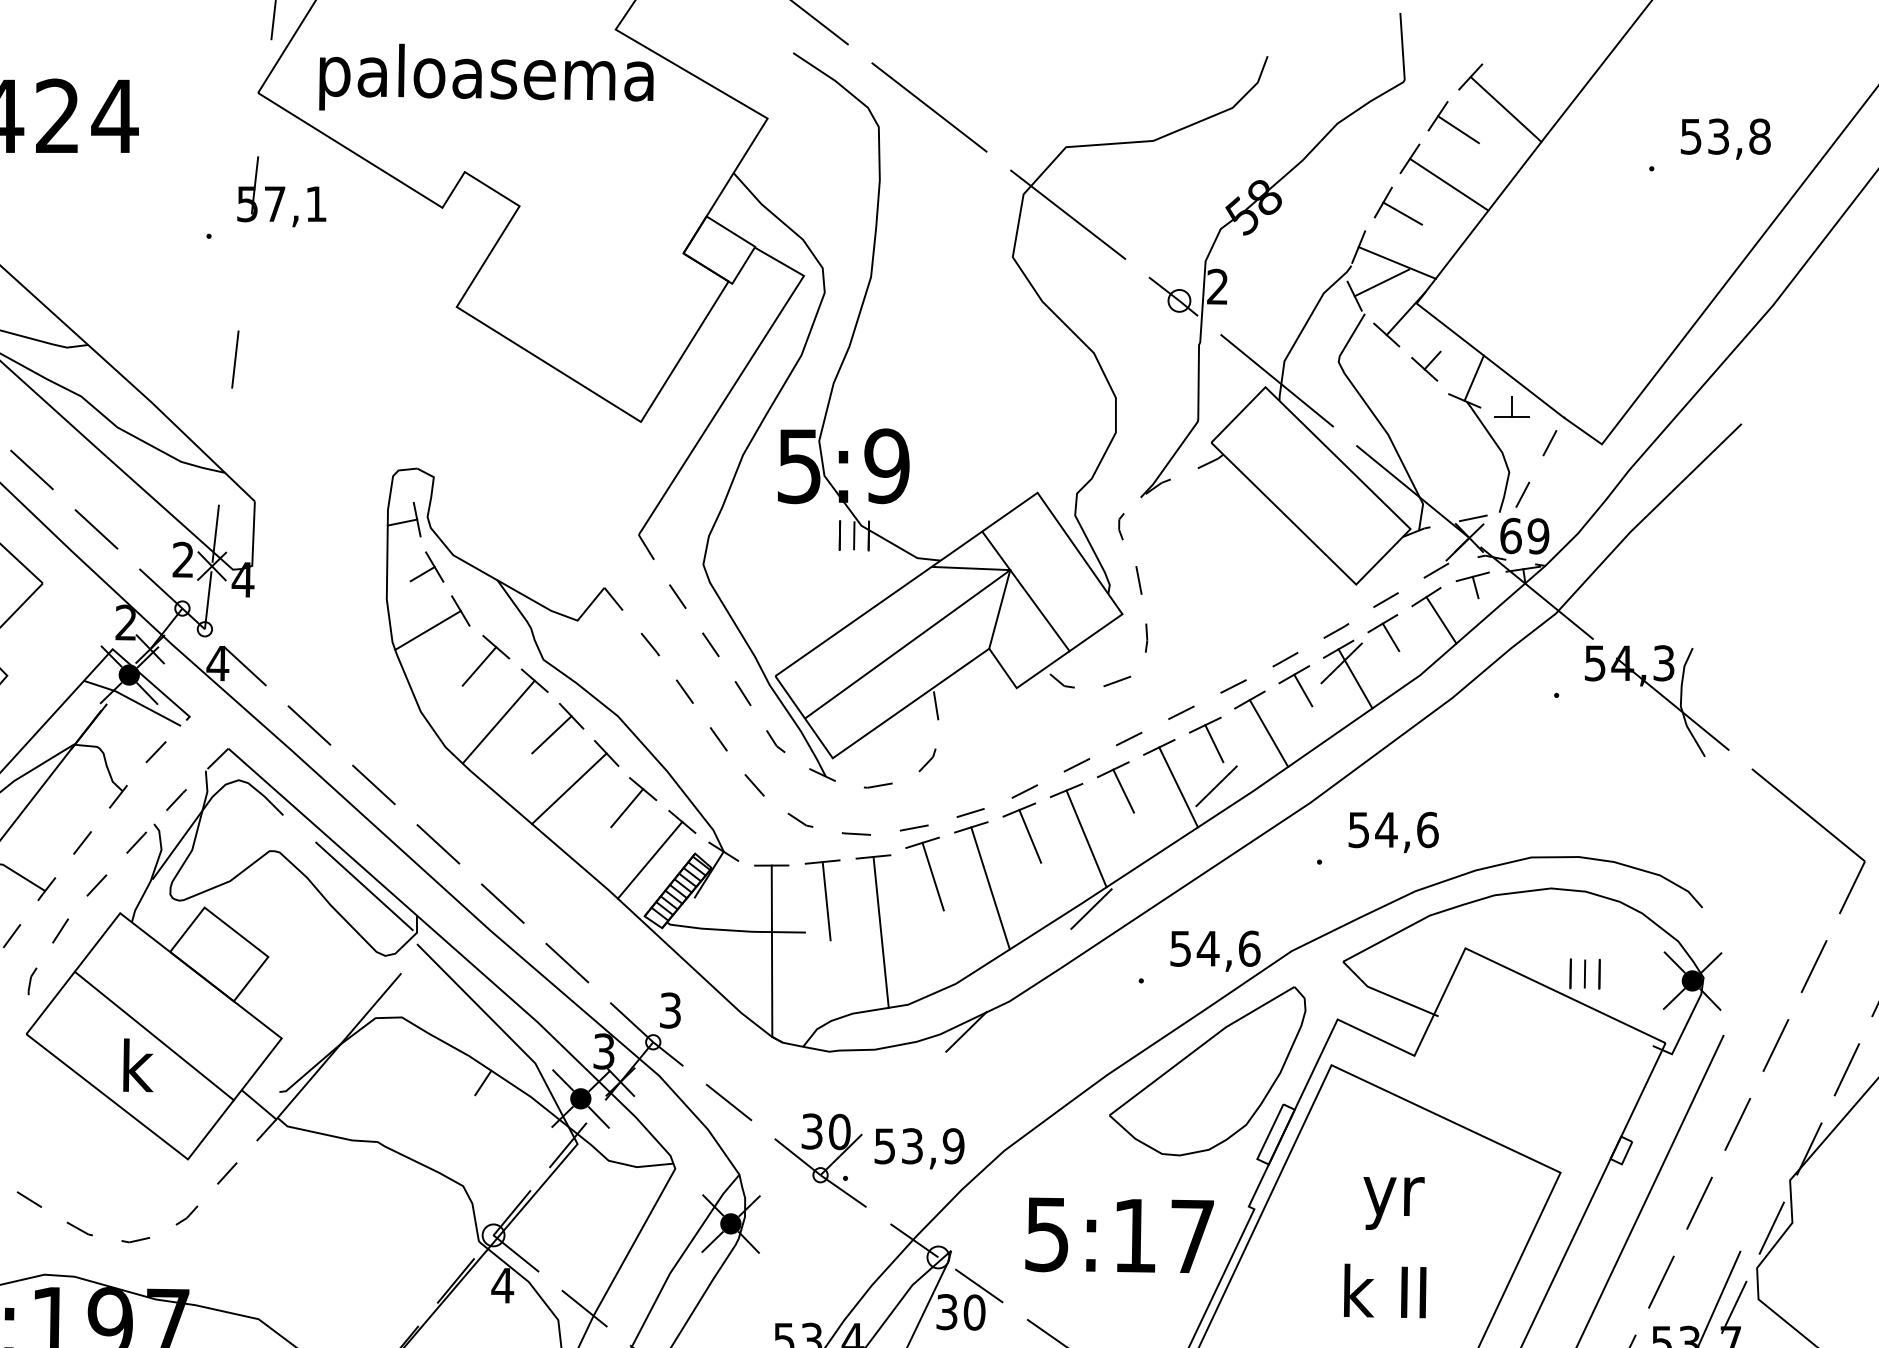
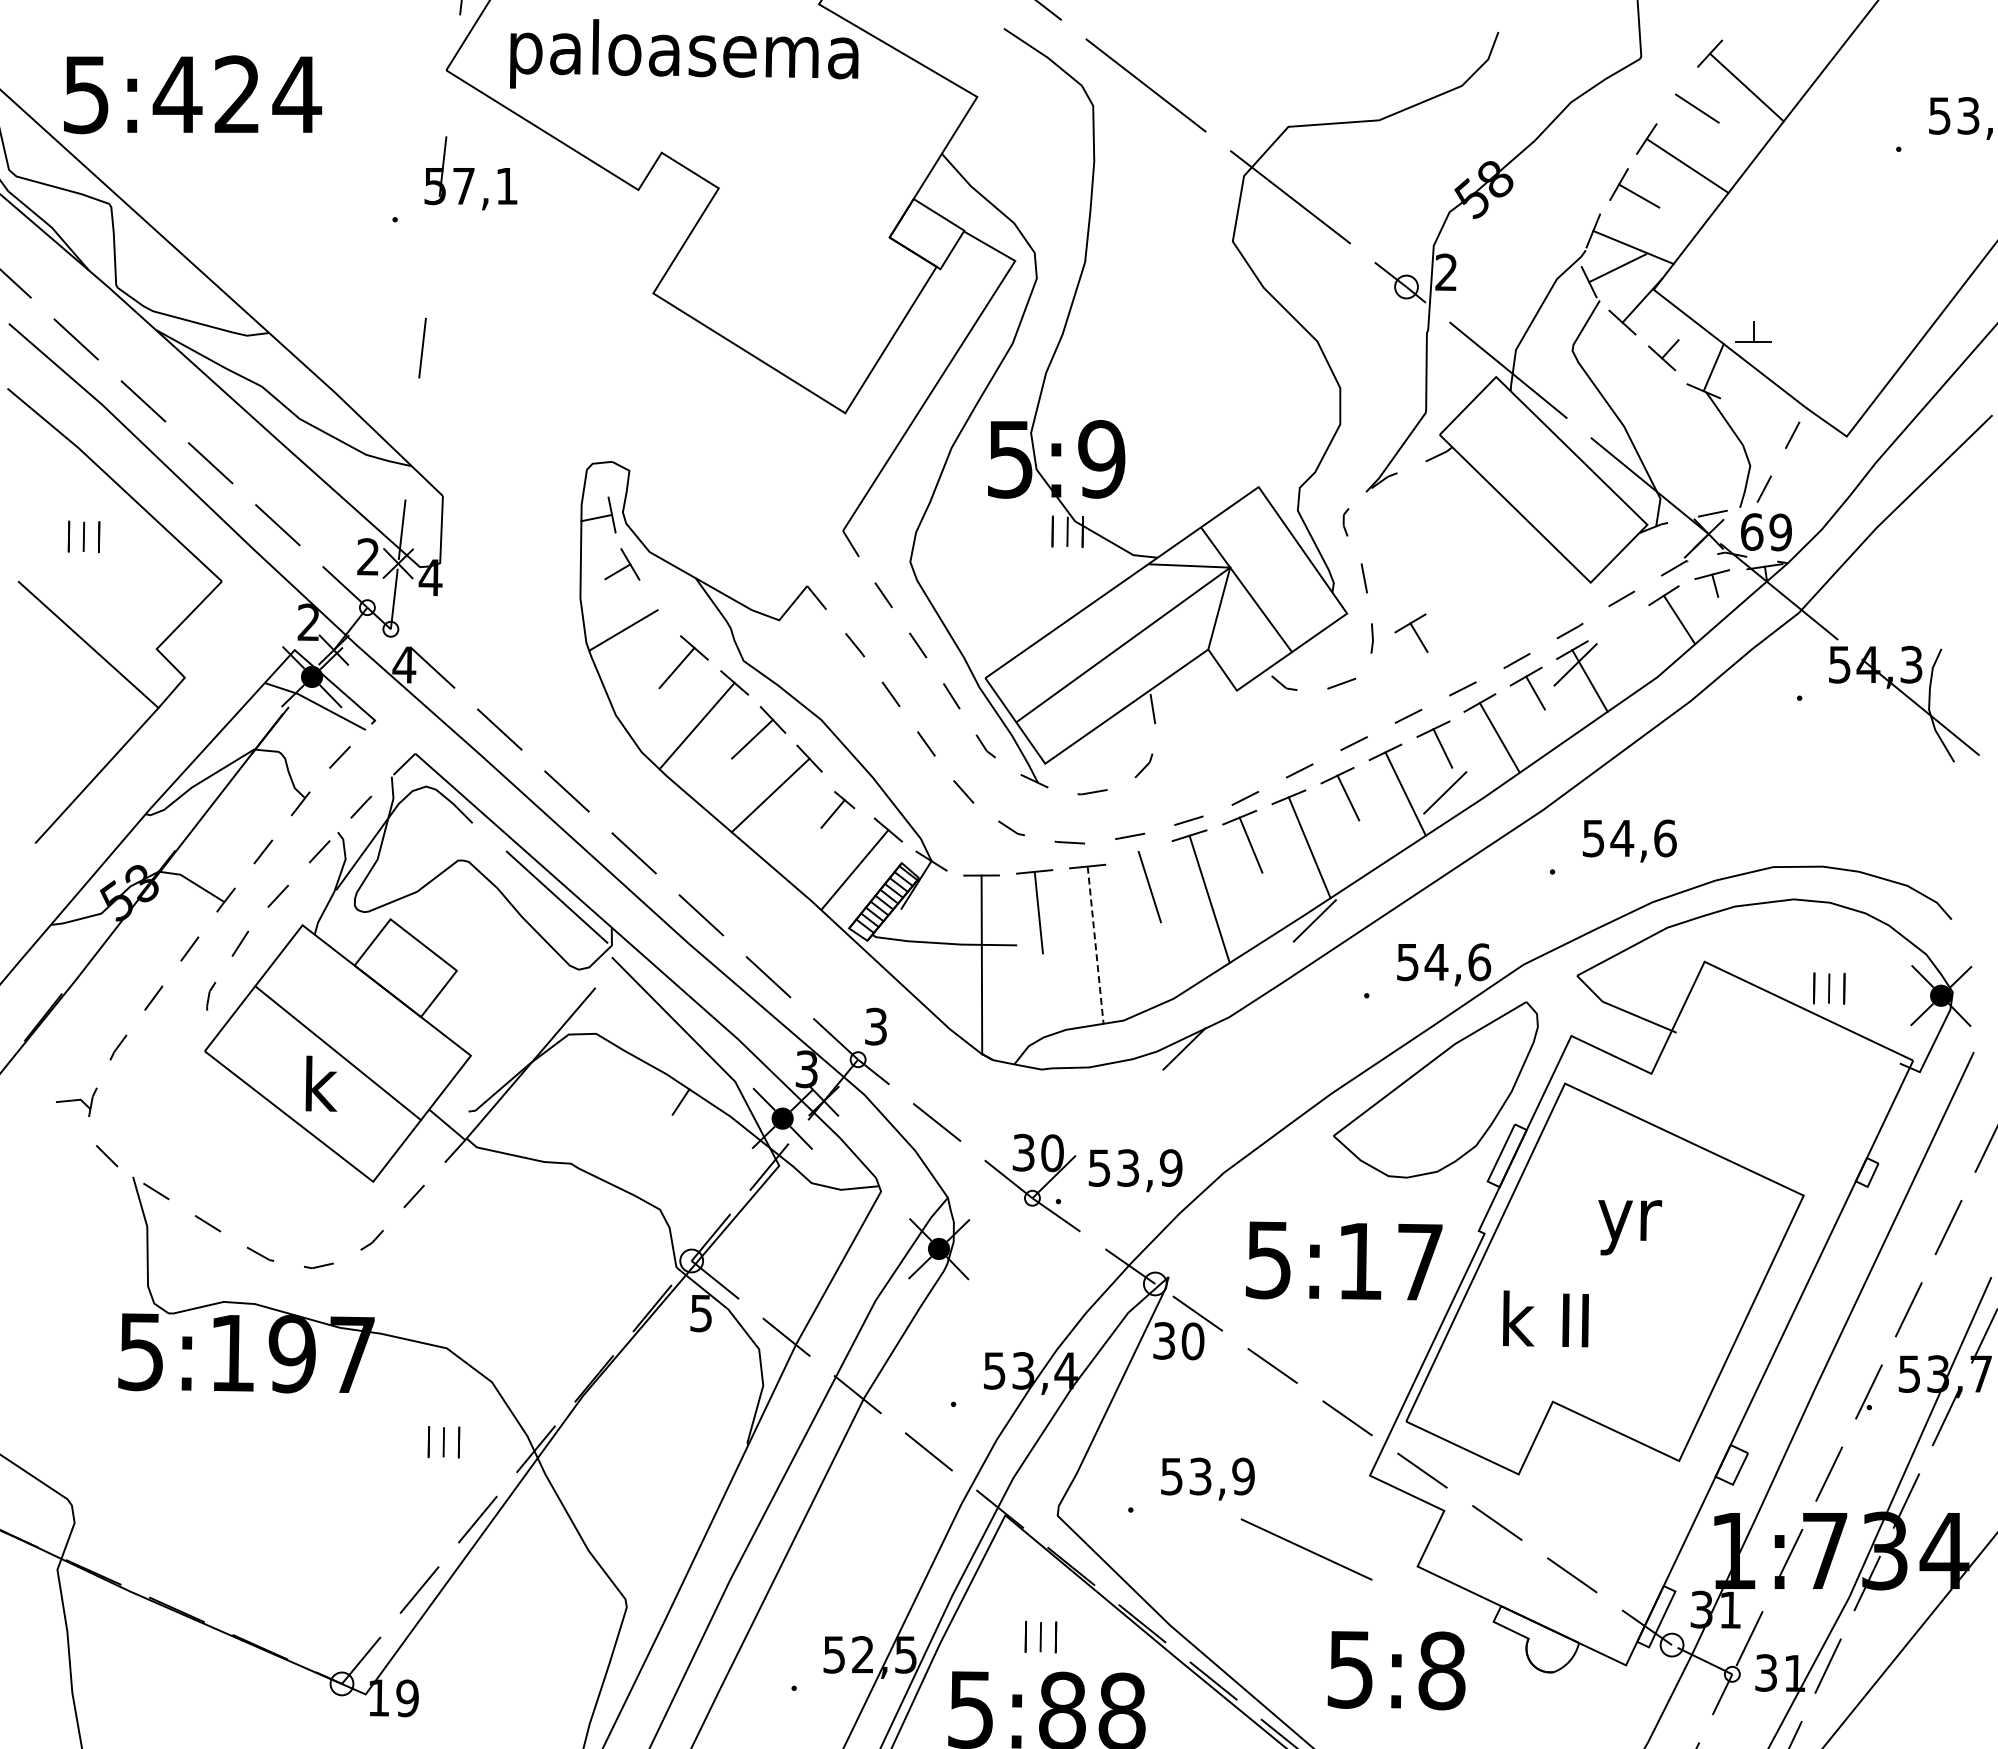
line: (1437, 116) -> (1675, 94), removed
part: (1512, 406) -> (1753, 331), moved
line: (460, 611) -> (657, 610), removed
part: (1383, 632) -> (1411, 632), moved
part: (633, 802) -> (837, 809), size x0.7
line: (922, 842) -> (1138, 851), removed
line: (881, 932) -> (1095, 945), solid -> dashed
text: (502, 1285) -> (701, 1313), 4 -> 5
text: (1384, 1290) -> (1545, 1318), moved

